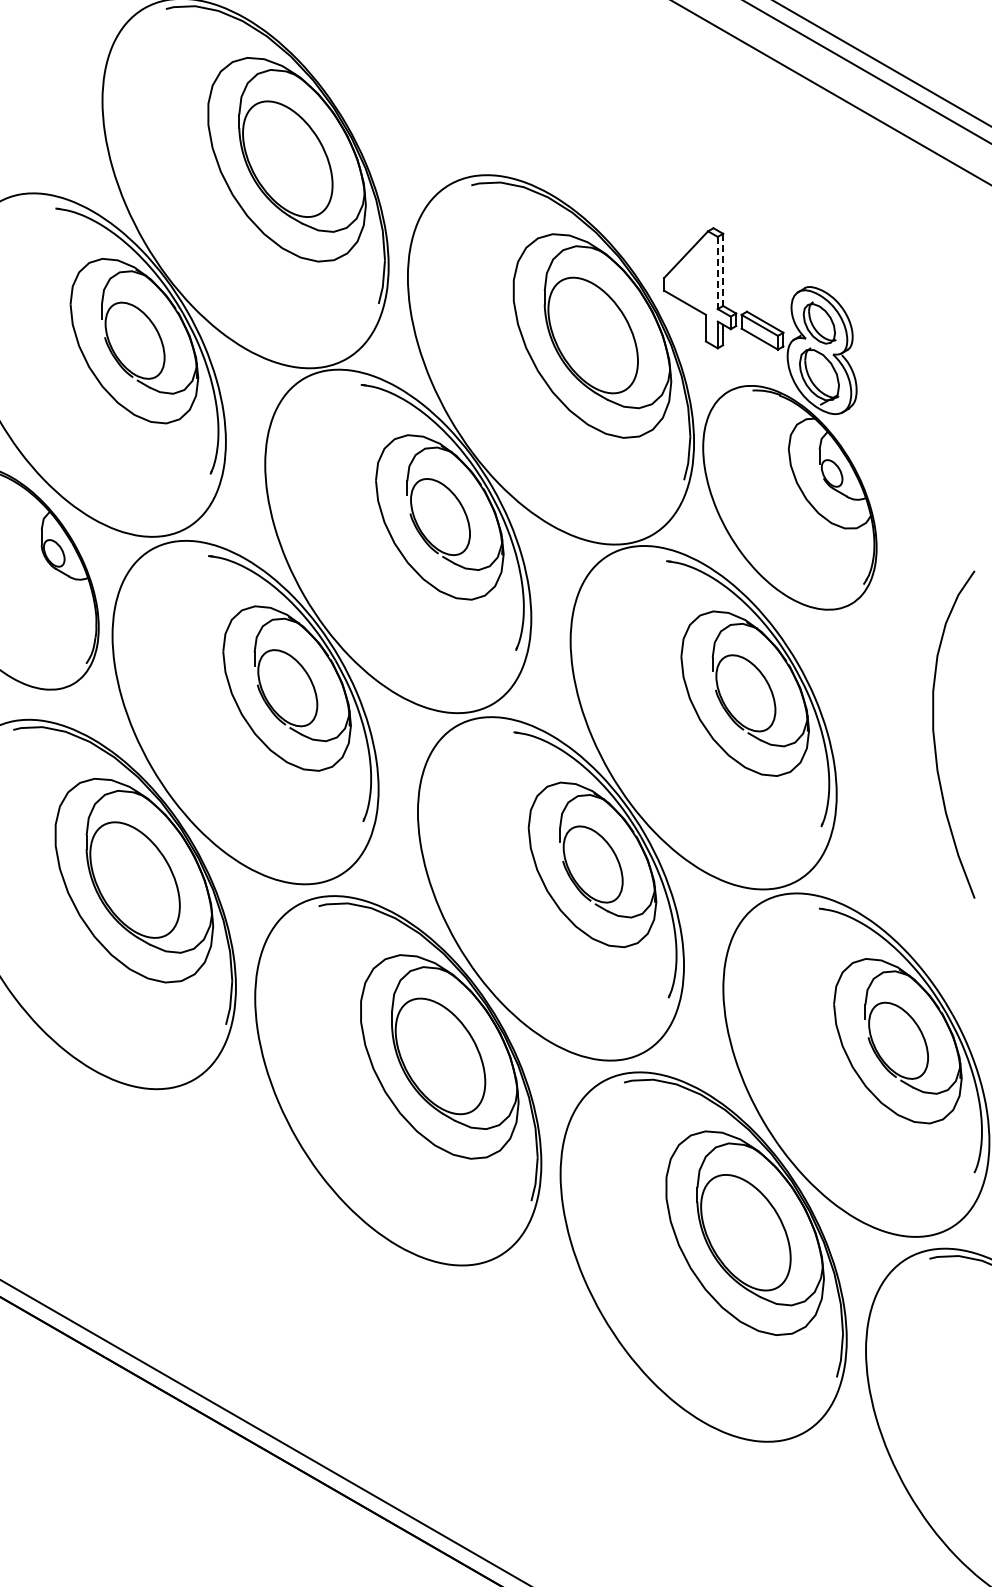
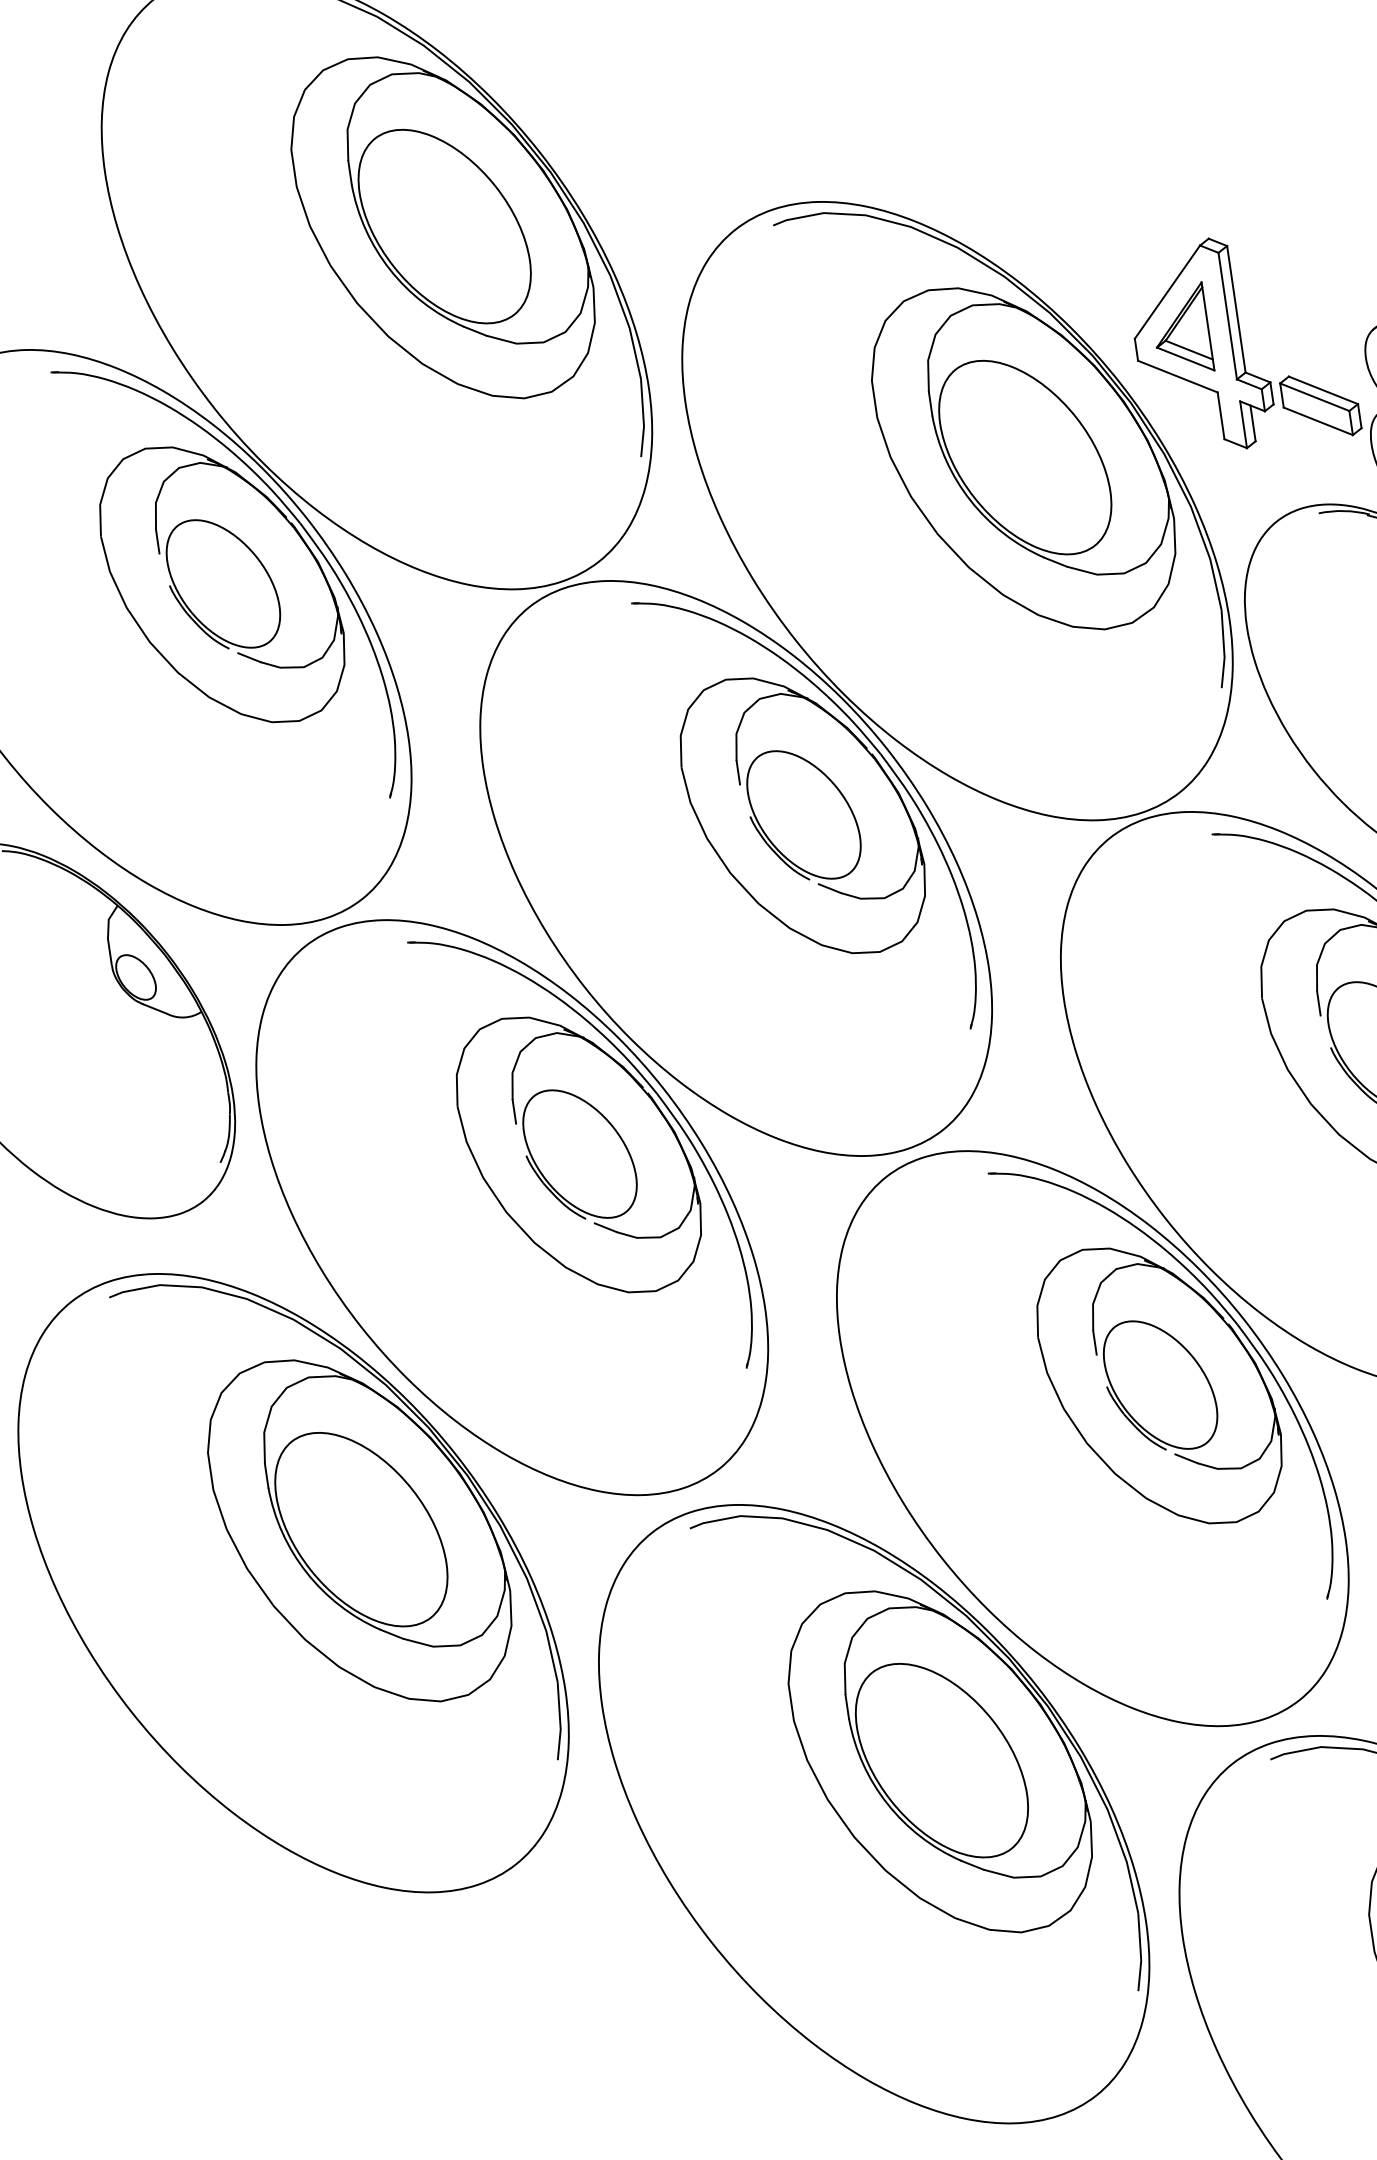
line: (723, 270) -> (1237, 310), dashed -> solid
line: (717, 273) -> (1227, 317), dashed -> solid
part: (690, 277) -> (1181, 330), added

